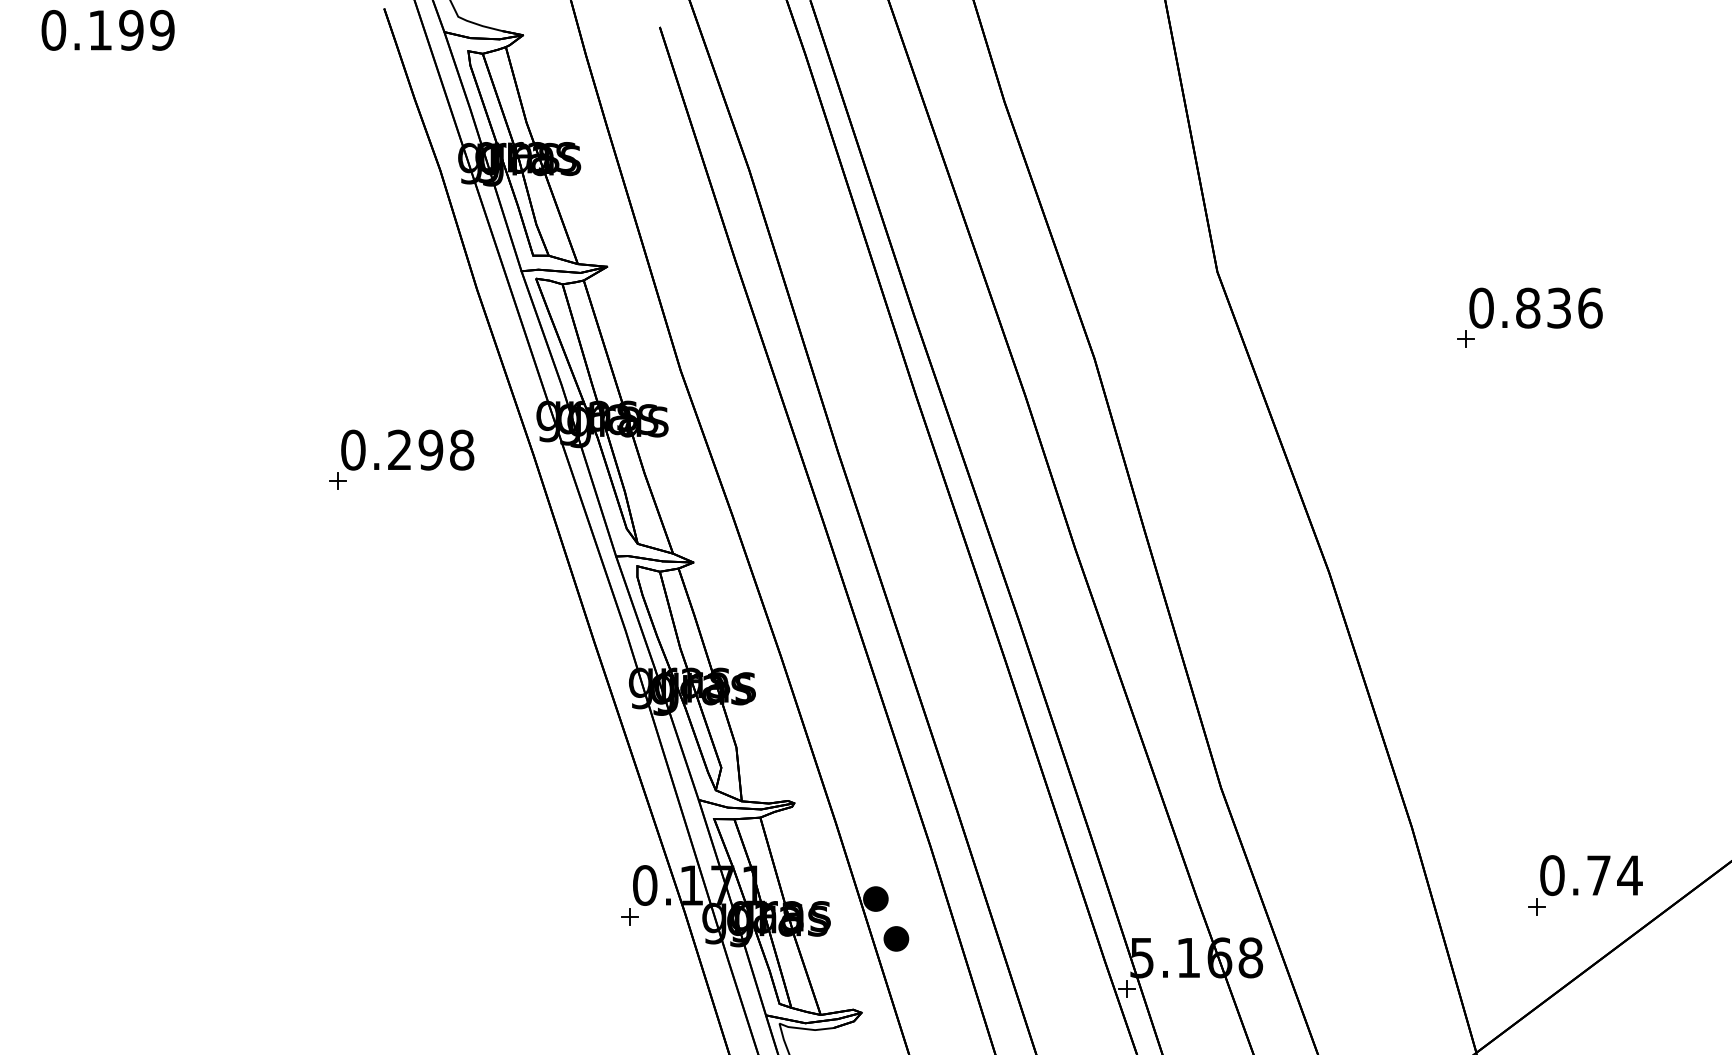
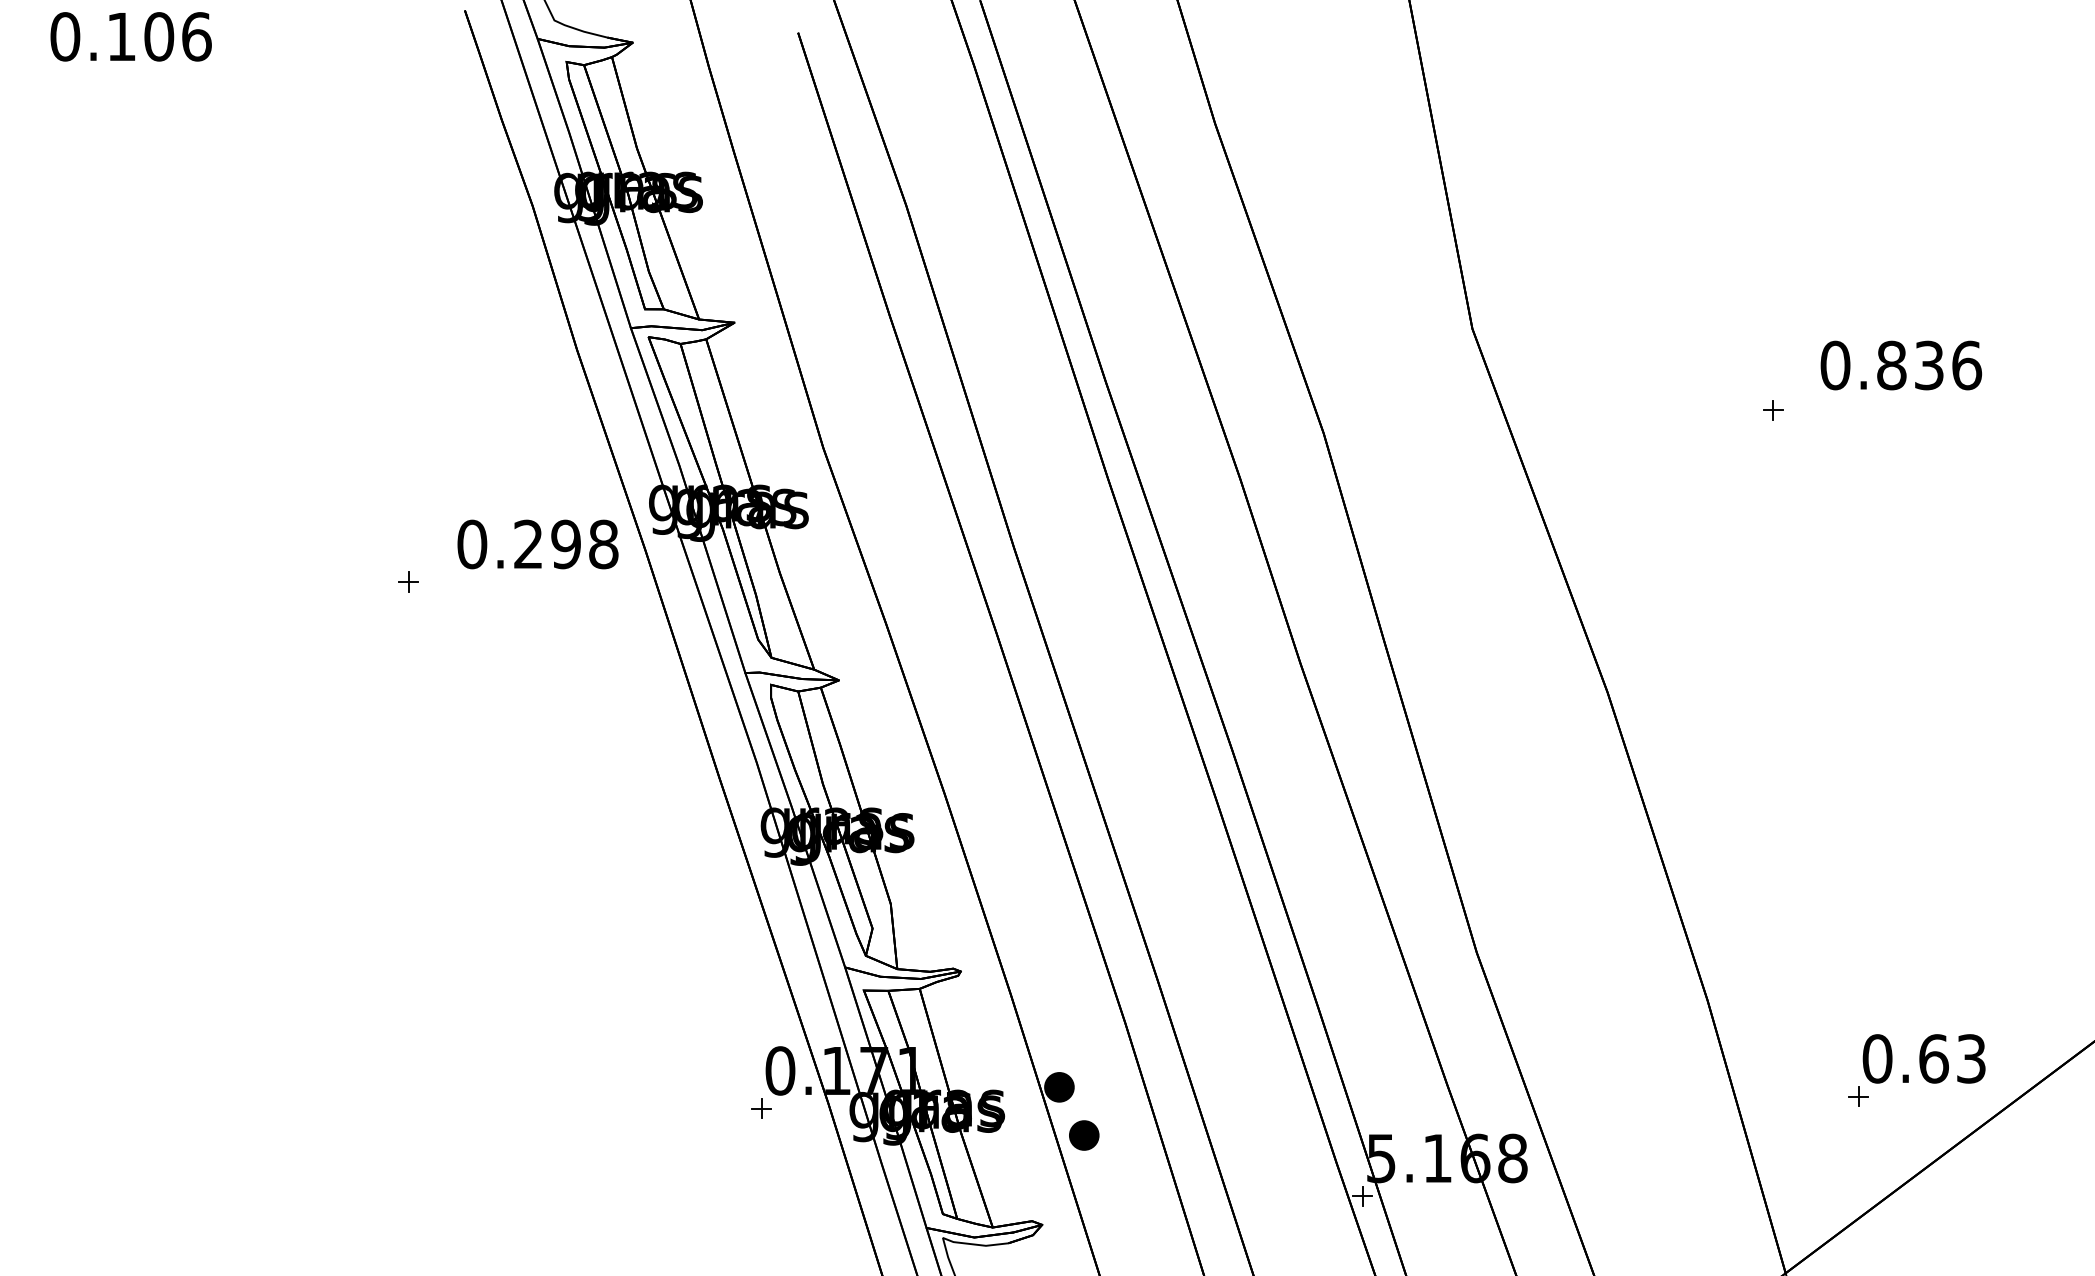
text: (146, 30) -> (177, 36), 0.199 -> 0.106
text: (1535, 307) -> (1900, 364), moved
text: (407, 449) -> (537, 543), moved
text: (1614, 875) -> (1952, 1058), 0.74 -> 0.63

